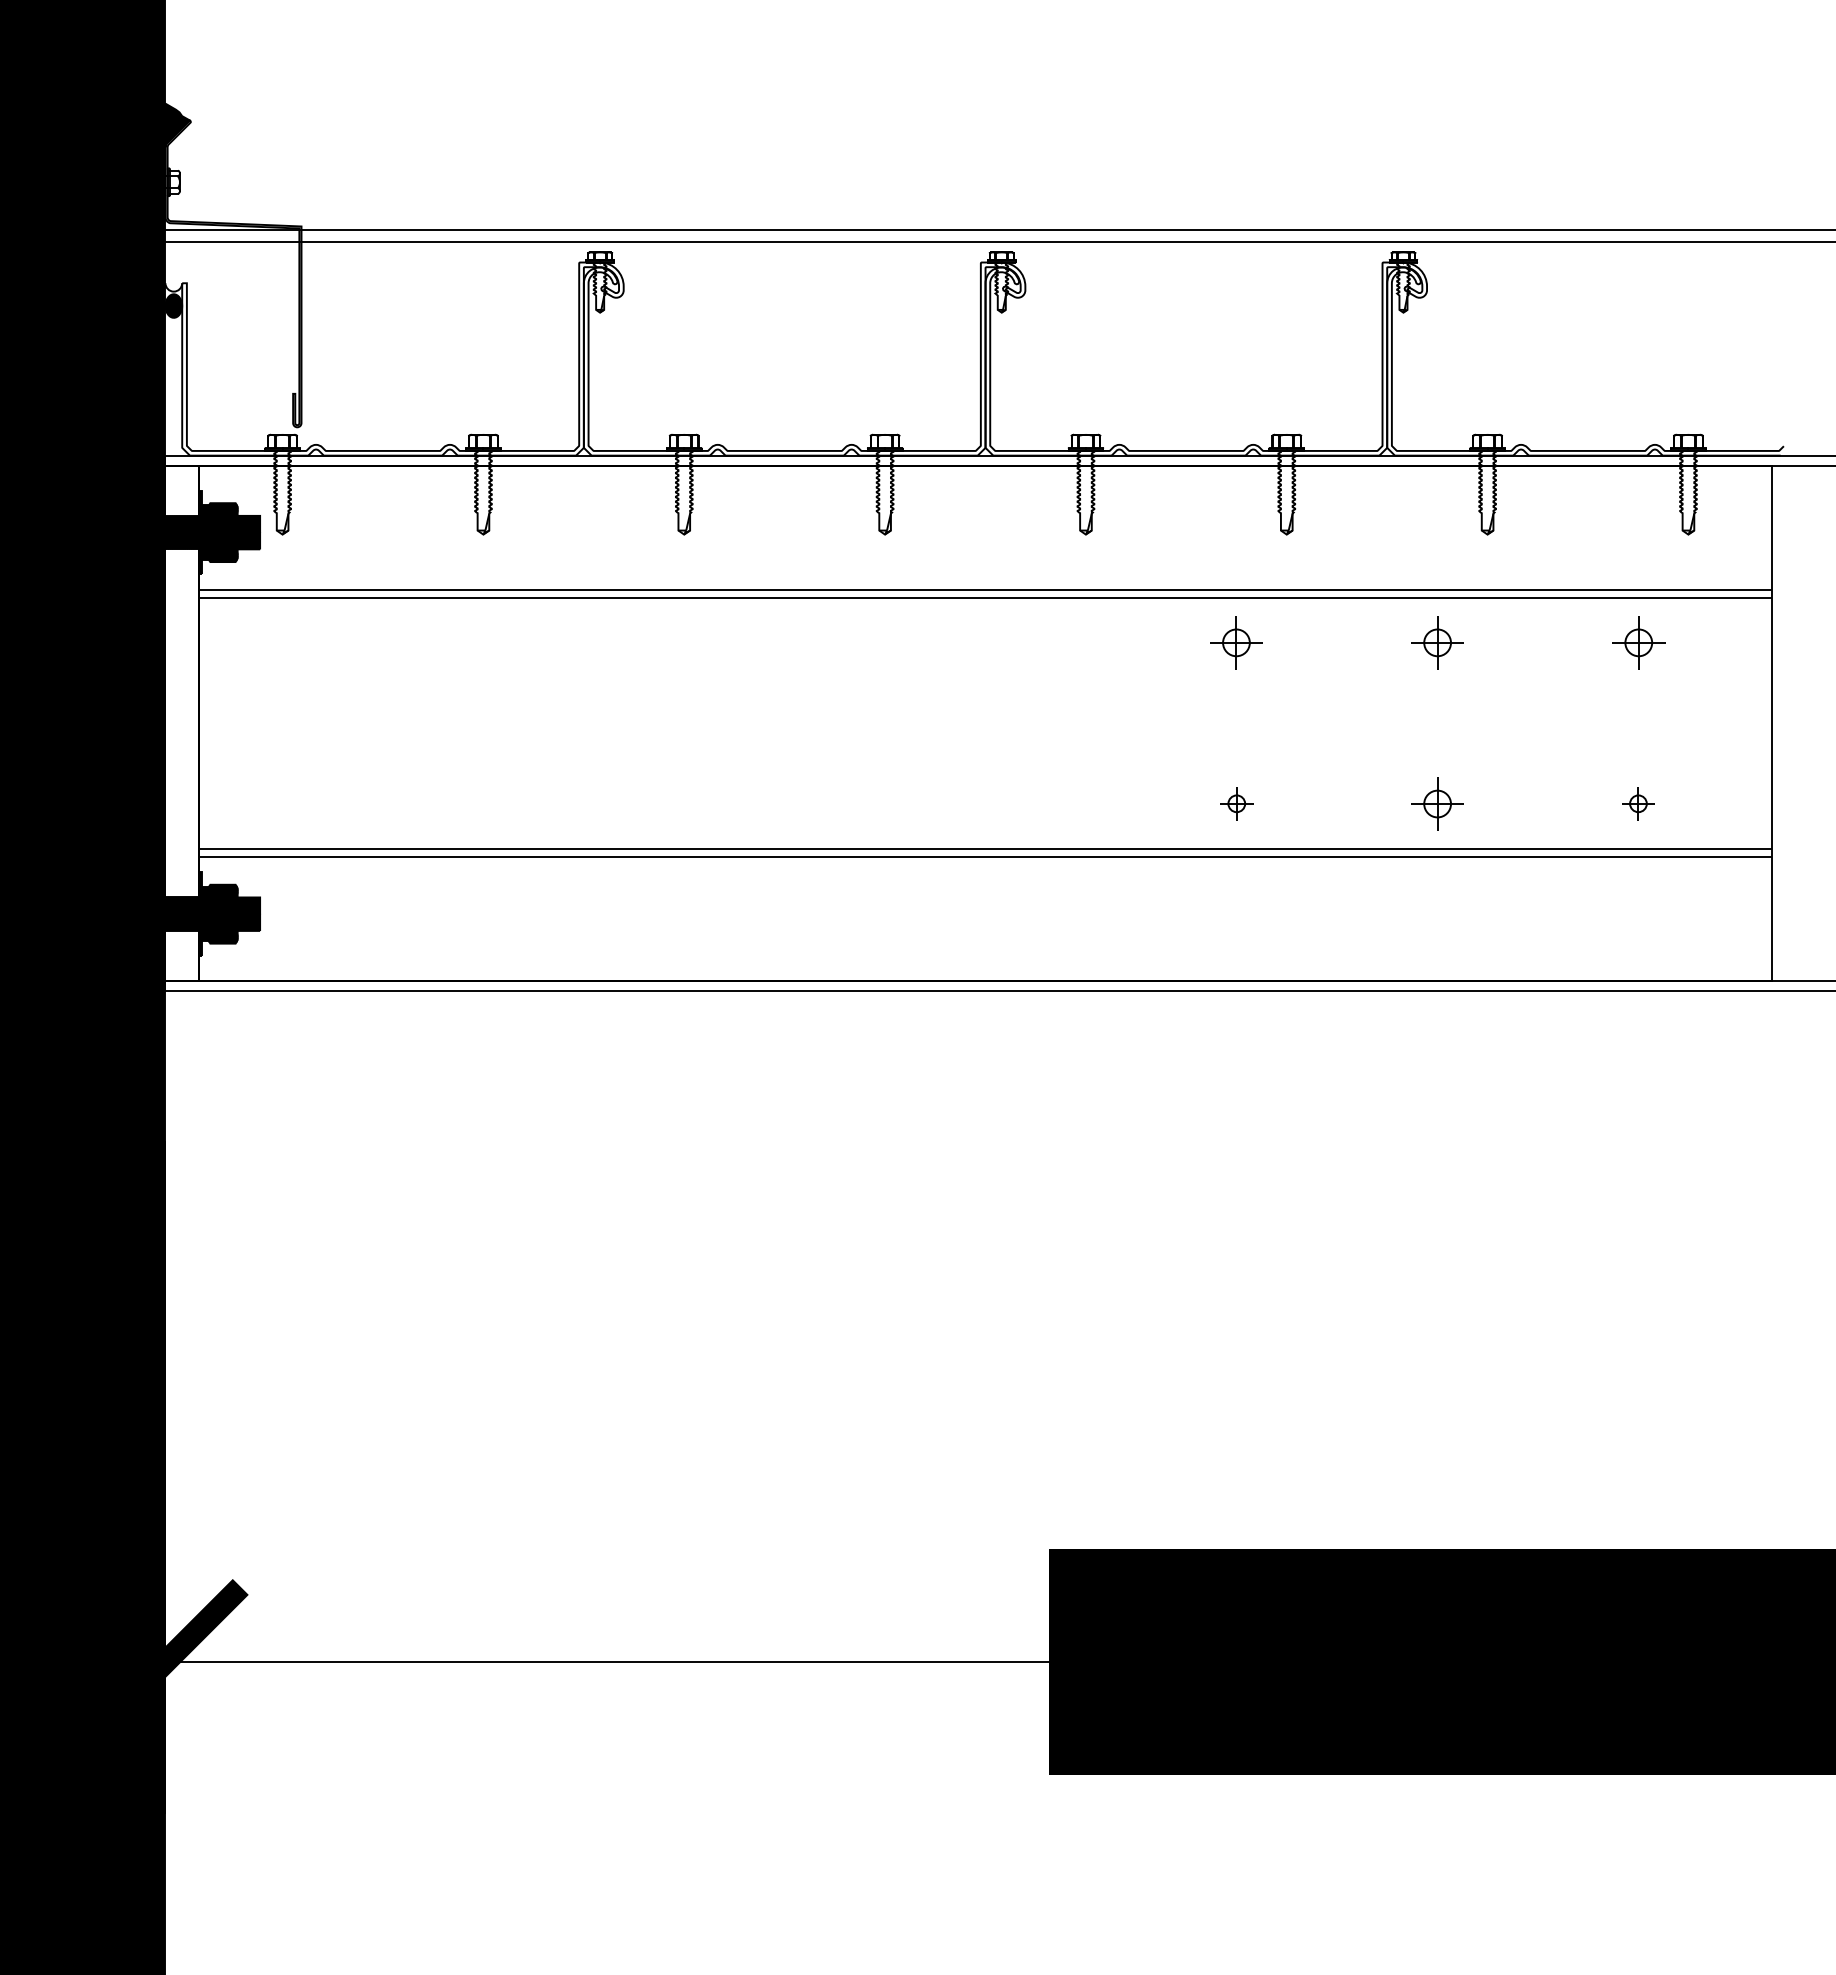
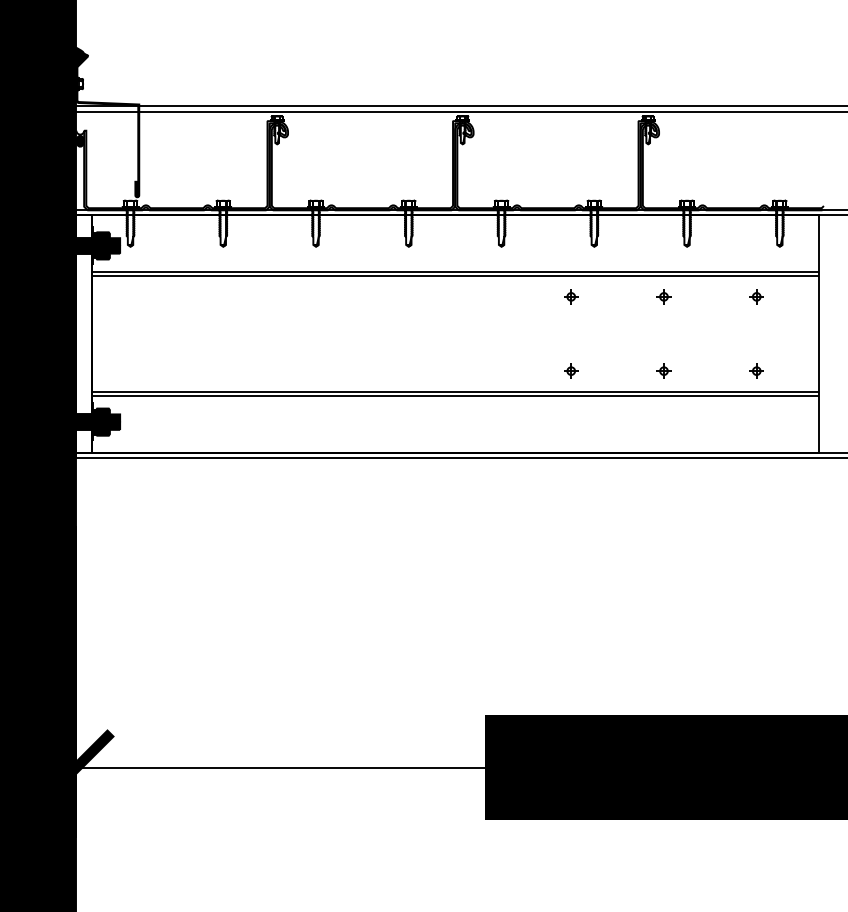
part: (1237, 642) -> (571, 296), size x0.62
part: (1436, 642) -> (663, 296), size x0.62
part: (1637, 642) -> (756, 296), size x0.62
part: (1436, 802) -> (663, 370), size x0.62

